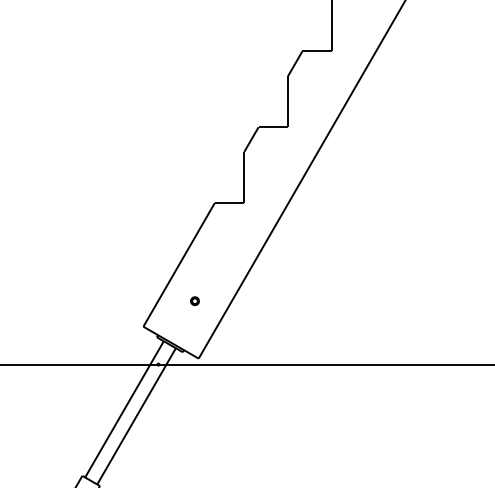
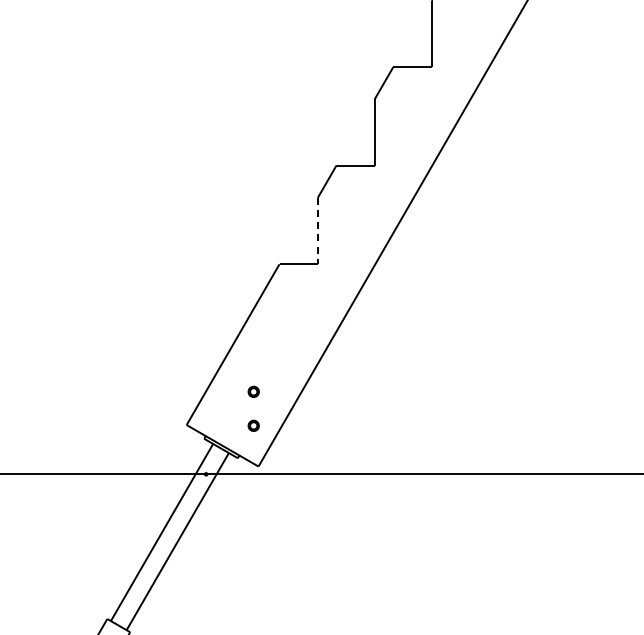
line: (244, 177) -> (317, 231), solid -> dashed
part: (194, 327) -> (253, 425), added

